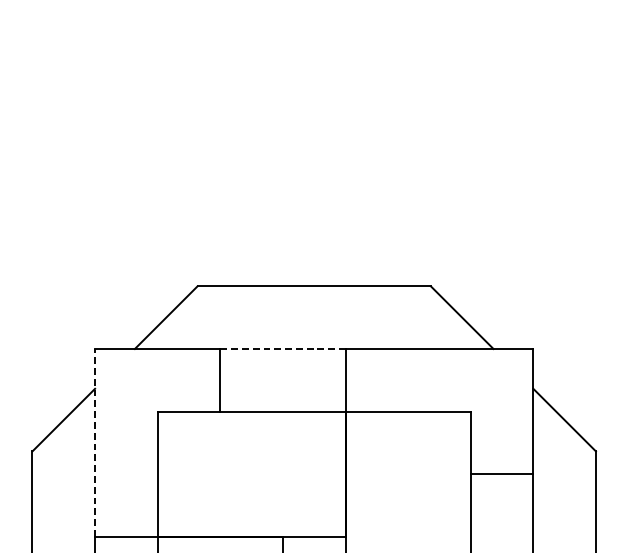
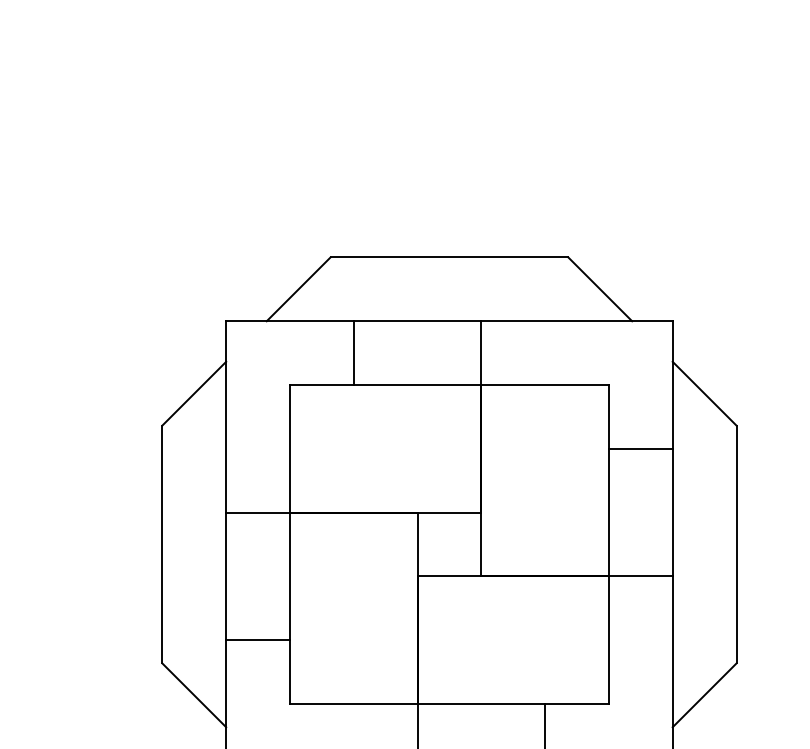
line: (282, 349) -> (417, 321), dashed -> solid
line: (95, 442) -> (226, 416), dashed -> solid

